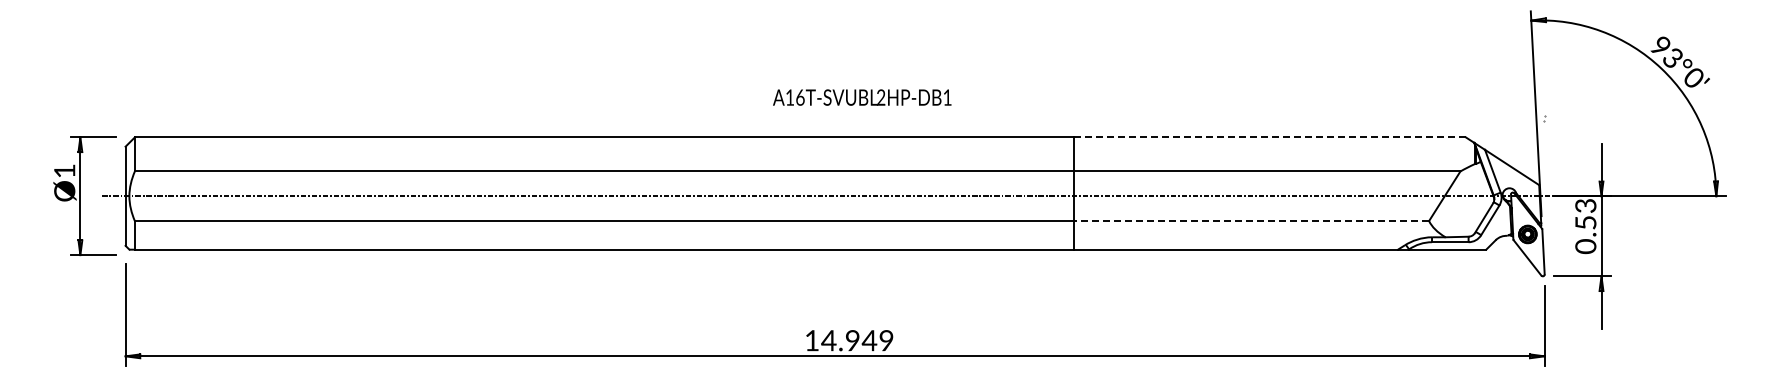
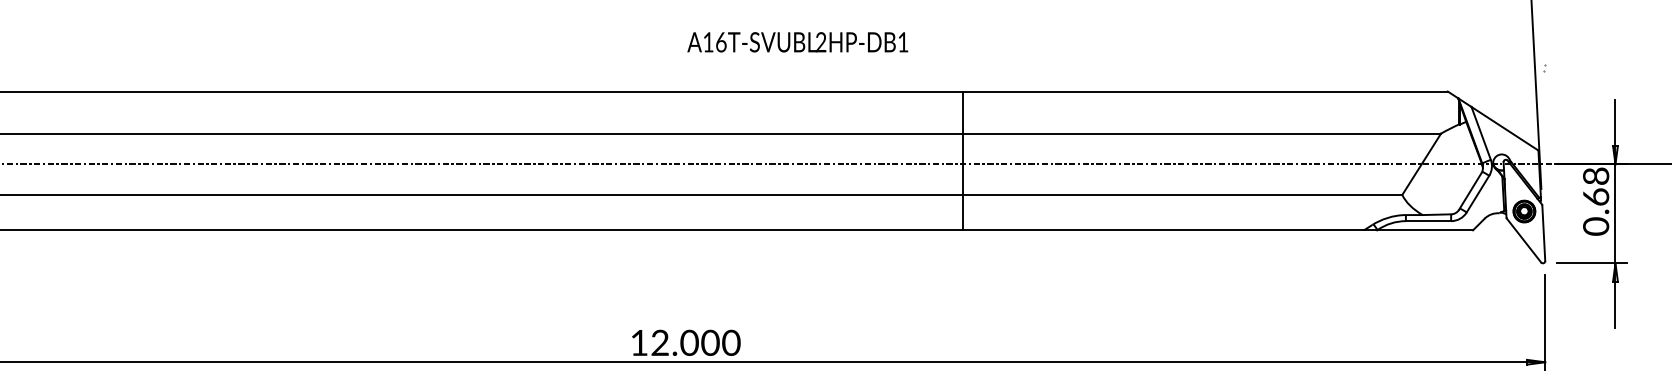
text: (862, 97) -> (798, 42), moved
line: (1269, 137) -> (1204, 91), dashed -> solid
text: (1585, 214) -> (1595, 186), 0.53 -> 0.68
line: (1251, 221) -> (1182, 195), dashed -> solid
text: (857, 340) -> (695, 342), 14.949 -> 12.000

